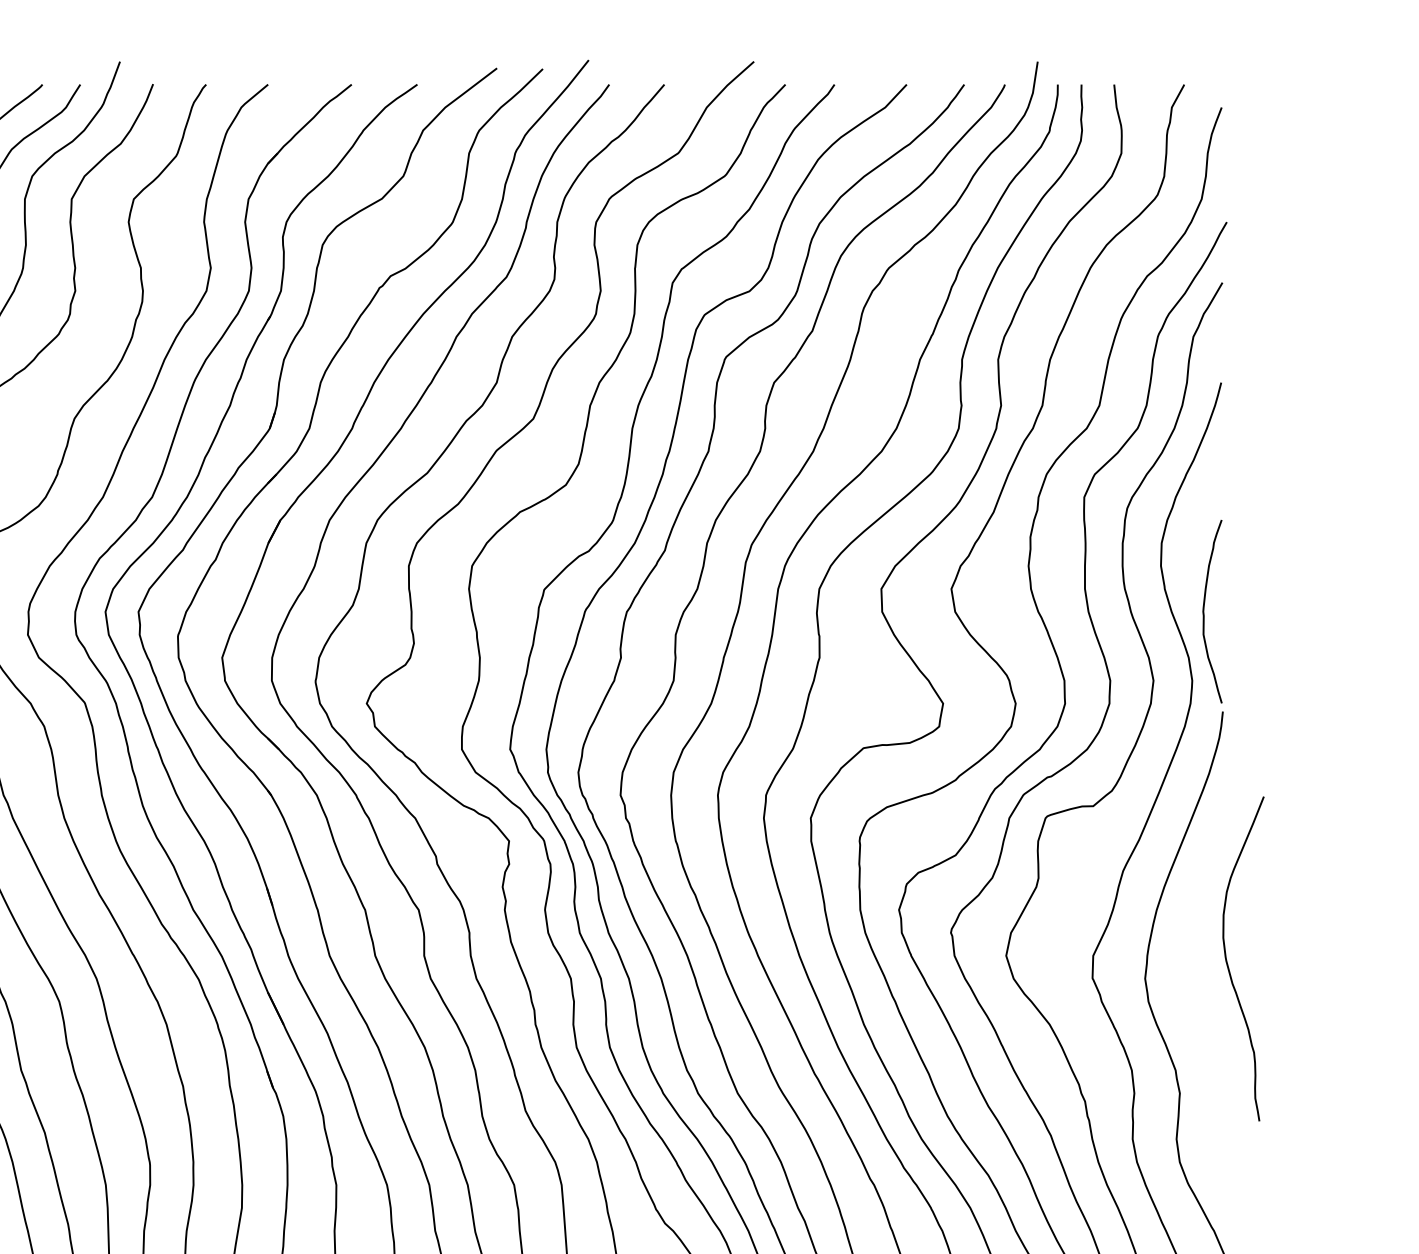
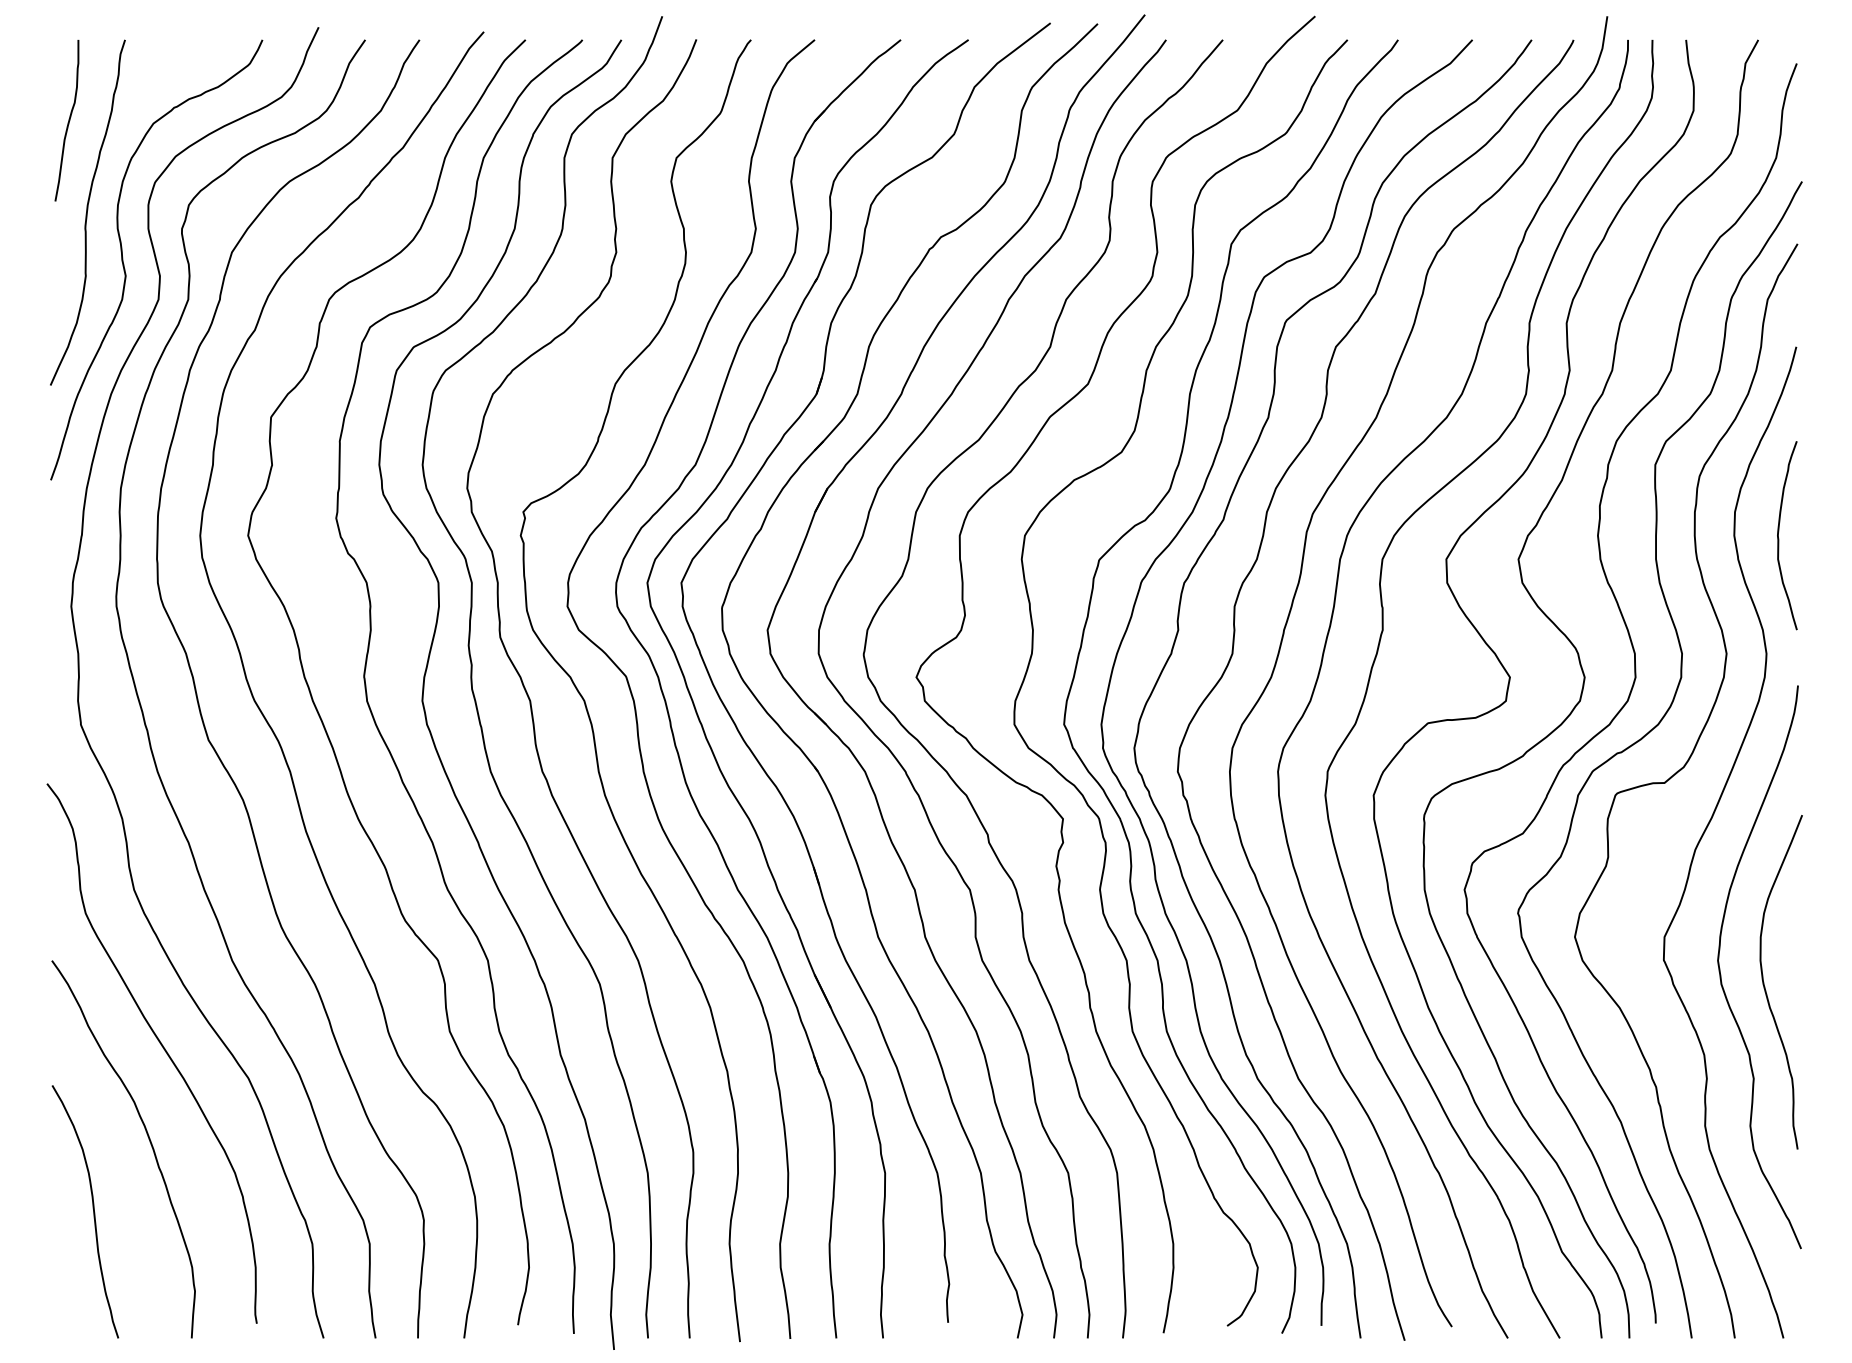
curve: (1204, 614) -> (1779, 538), moved
curve: (1228, 963) -> (1765, 986), moved

